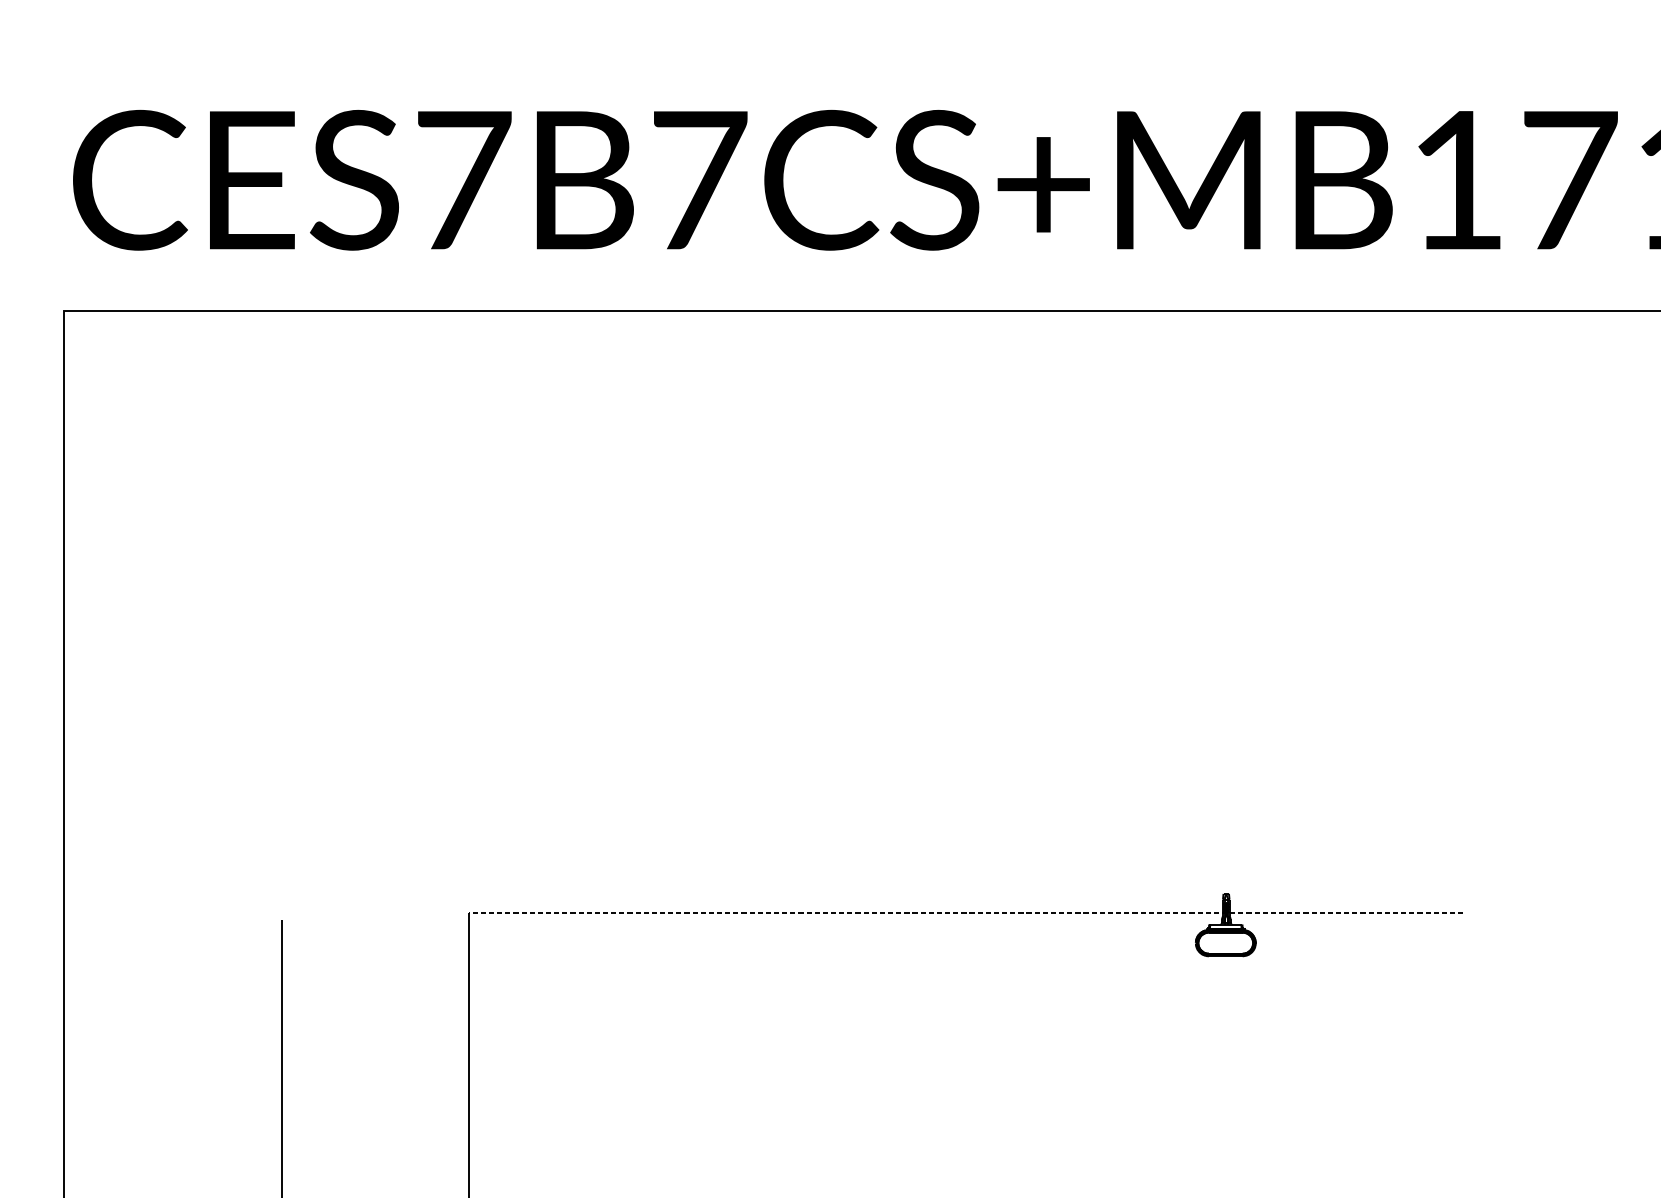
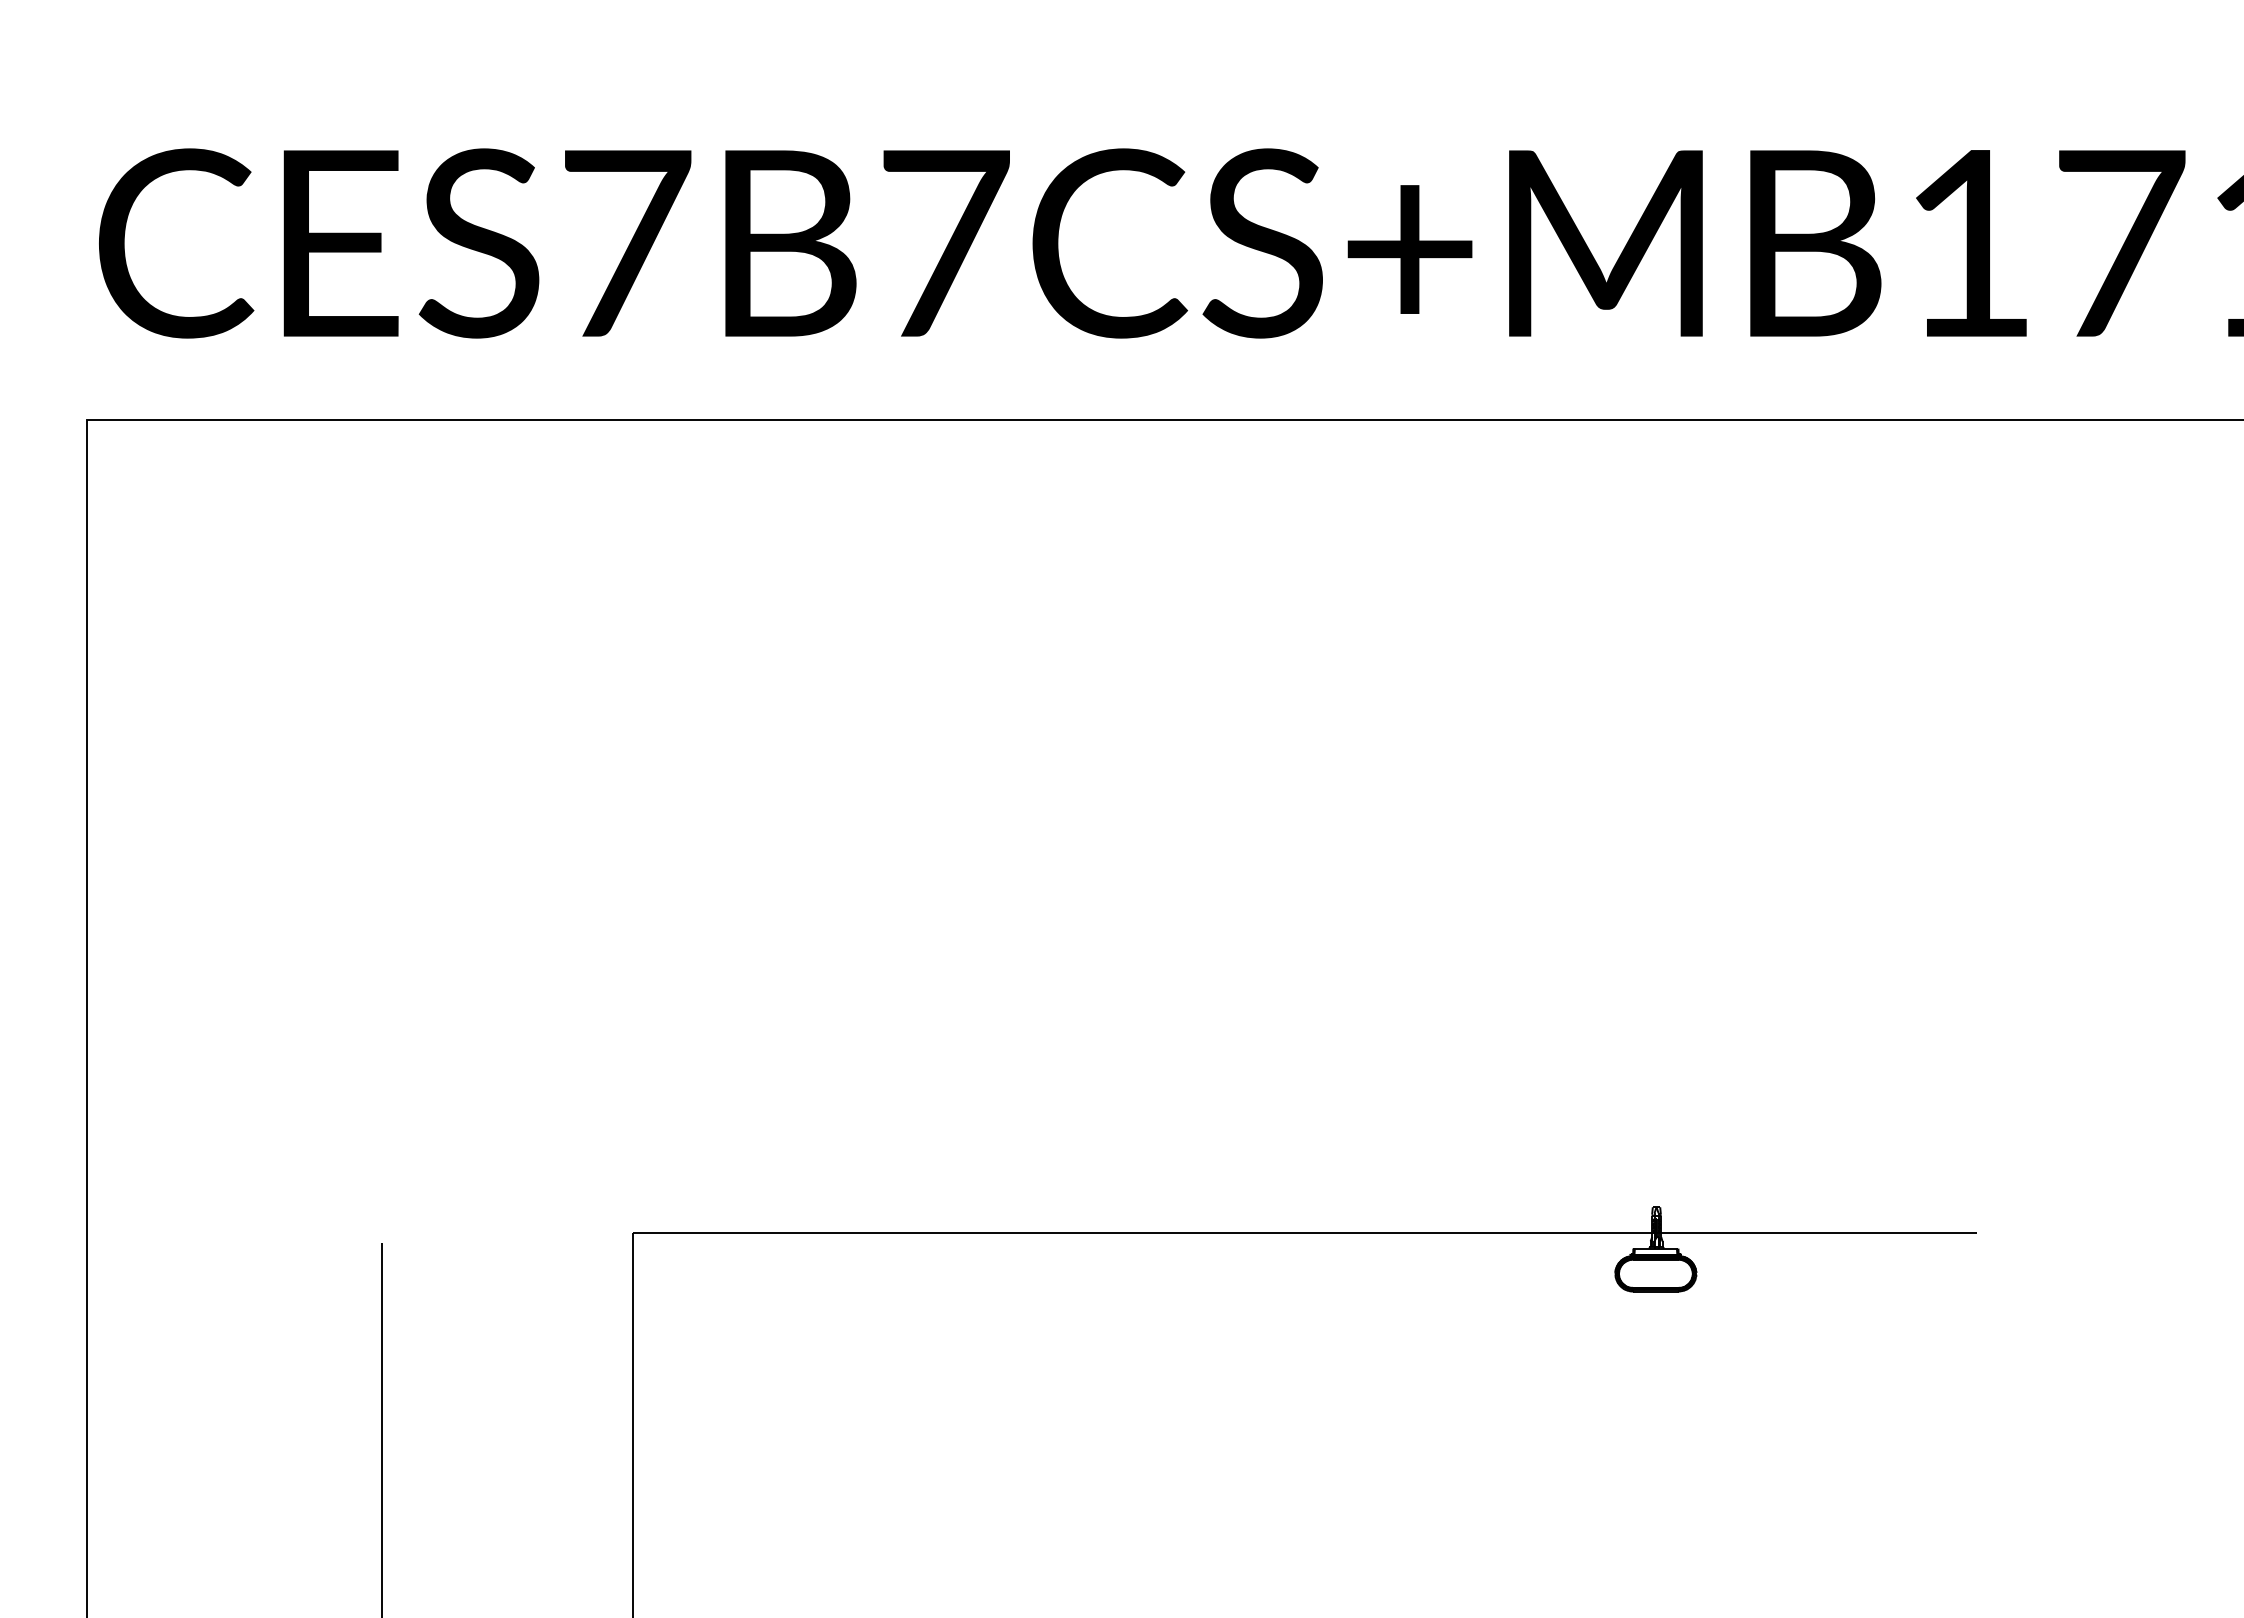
line: (966, 913) -> (1305, 1233), dashed -> solid

